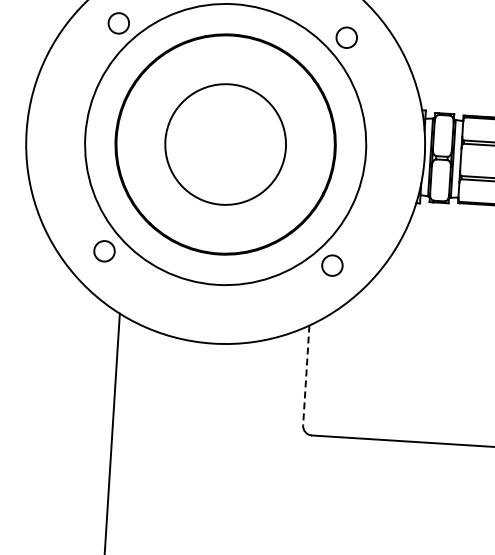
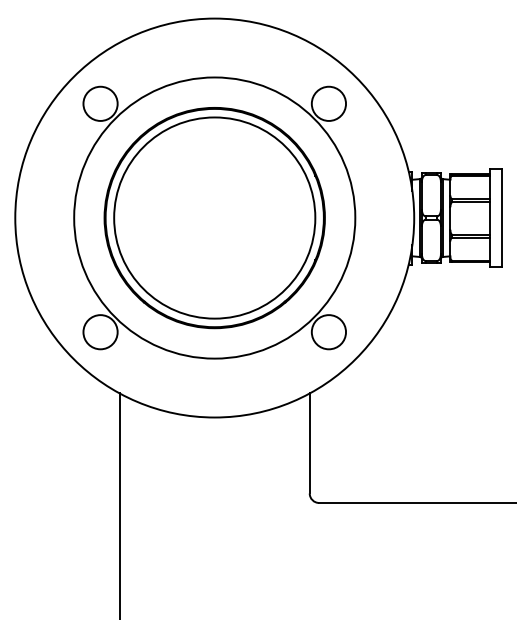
circle: (118, 23) -> (100, 103), size x1.67
circle: (346, 37) -> (328, 103), size x1.67
circle: (225, 143) -> (214, 217), size x1.67
circle: (104, 251) -> (100, 332), size x1.67
circle: (331, 265) -> (328, 332), size x1.67
line: (306, 375) -> (309, 443), dashed -> solid

